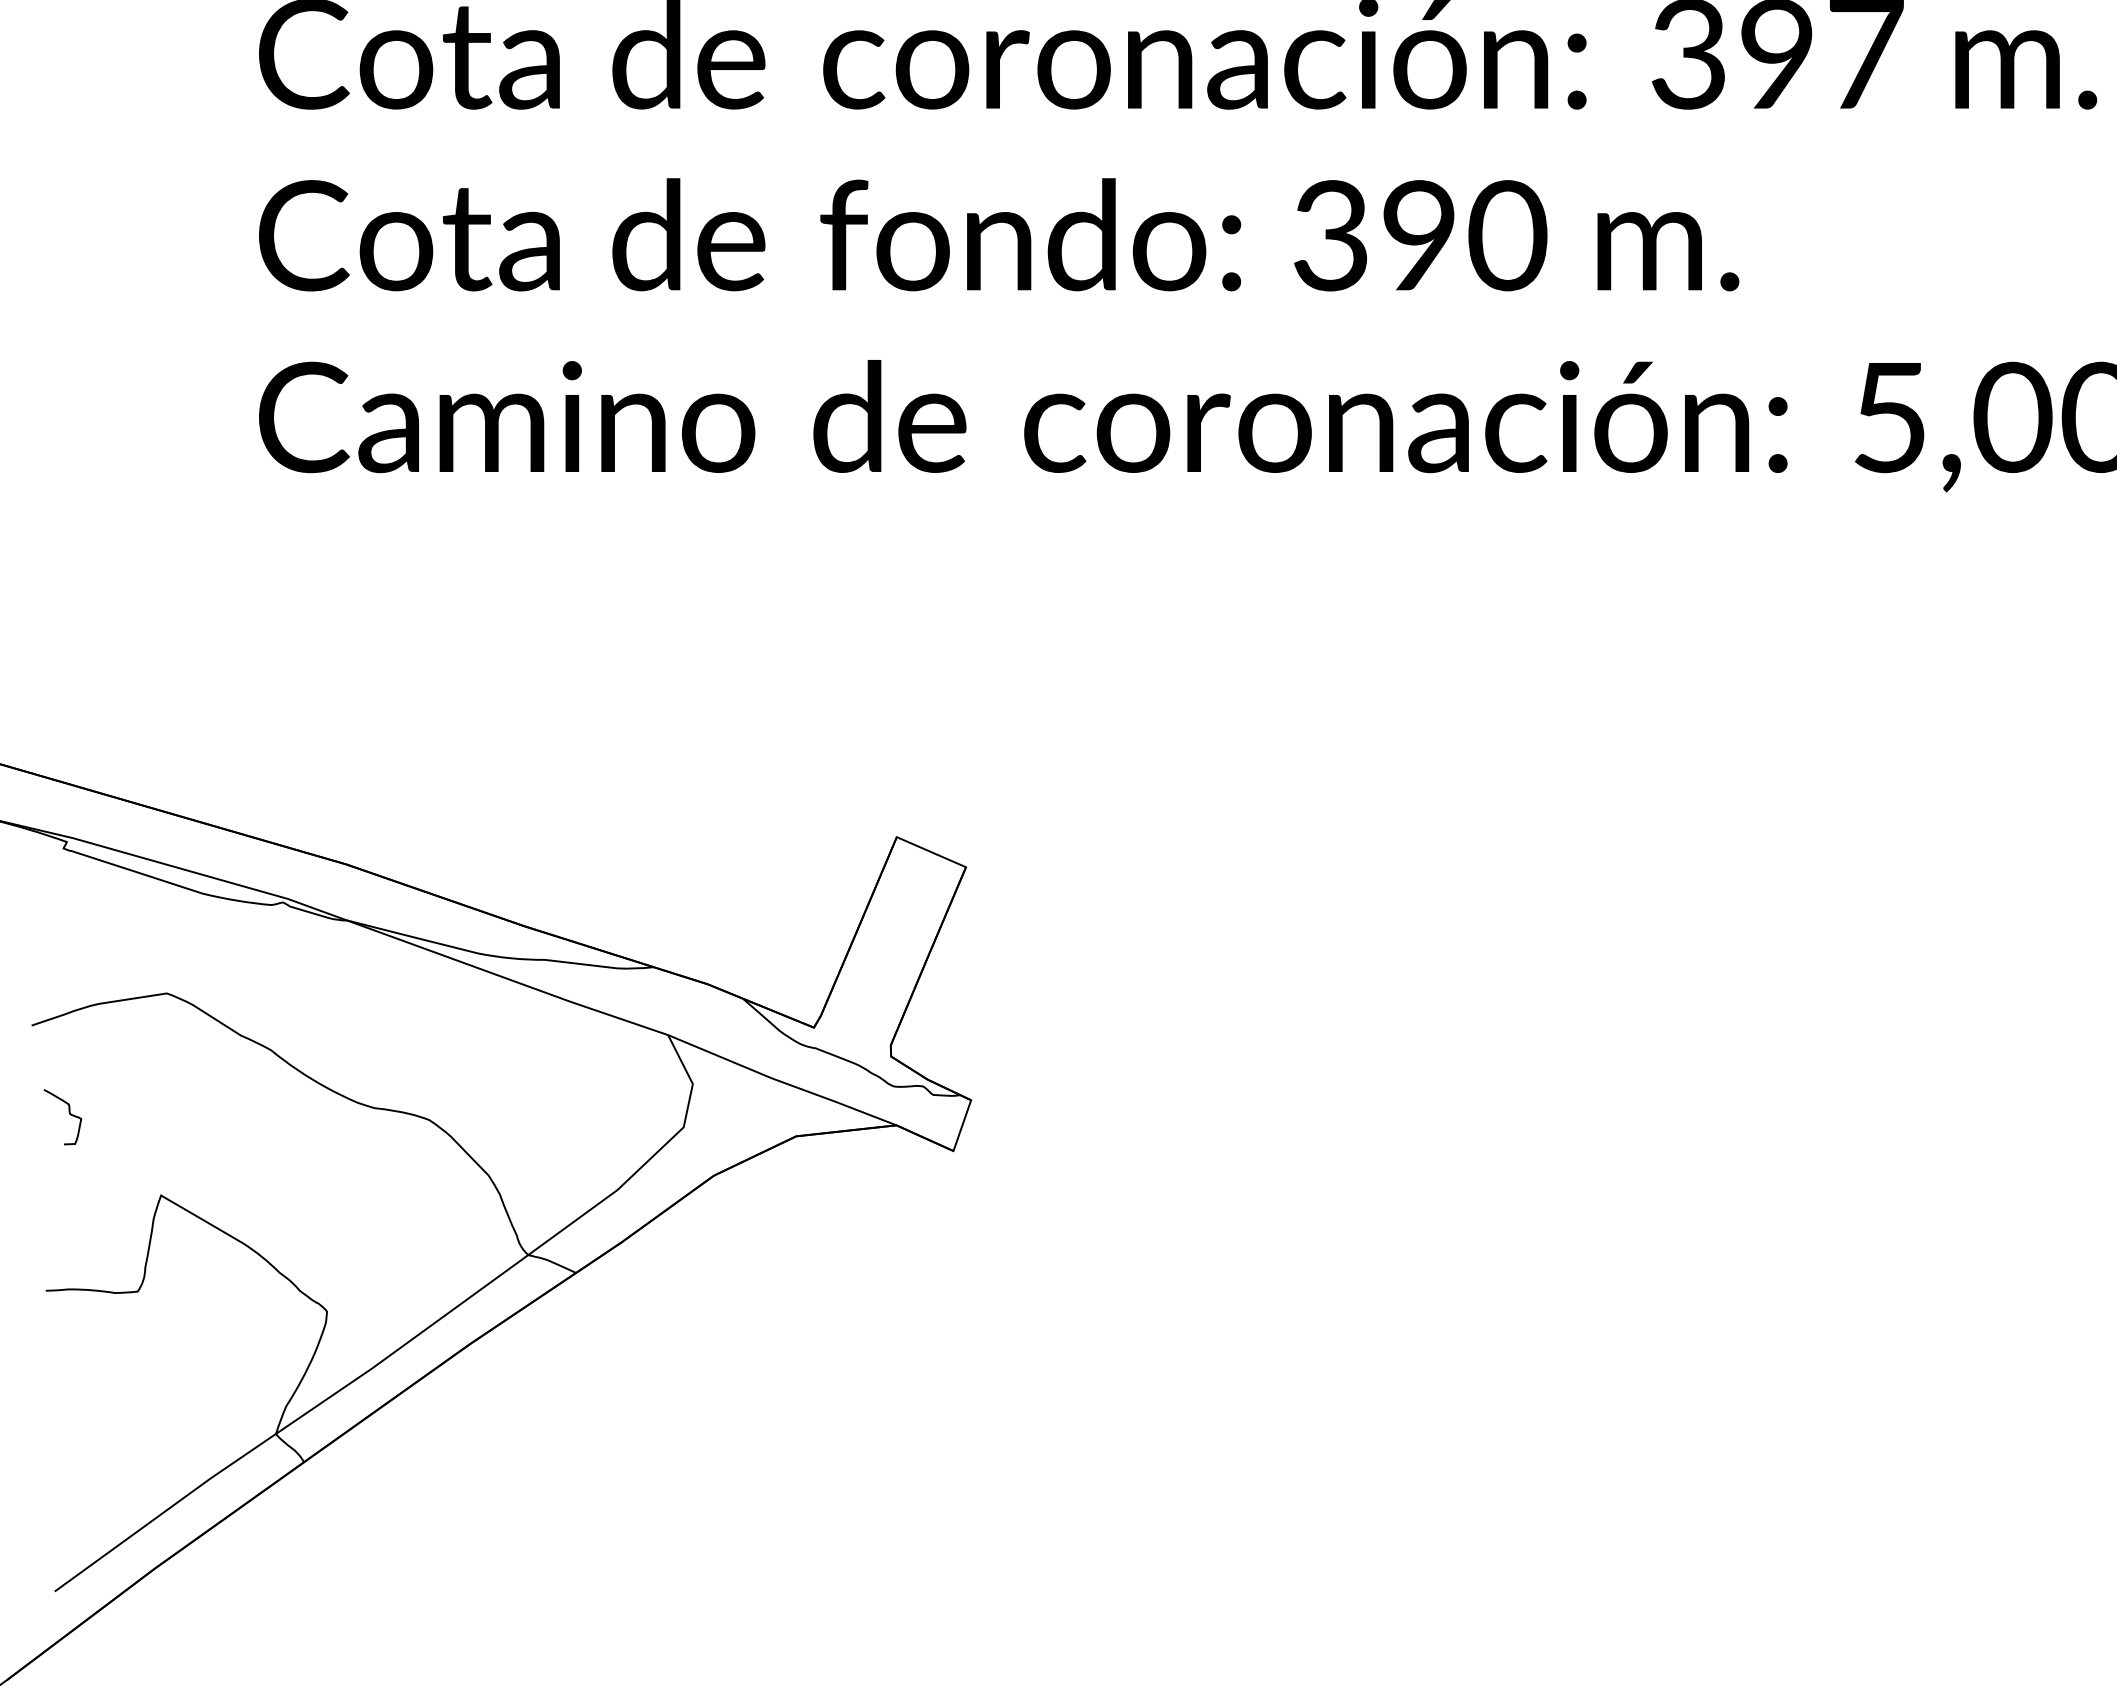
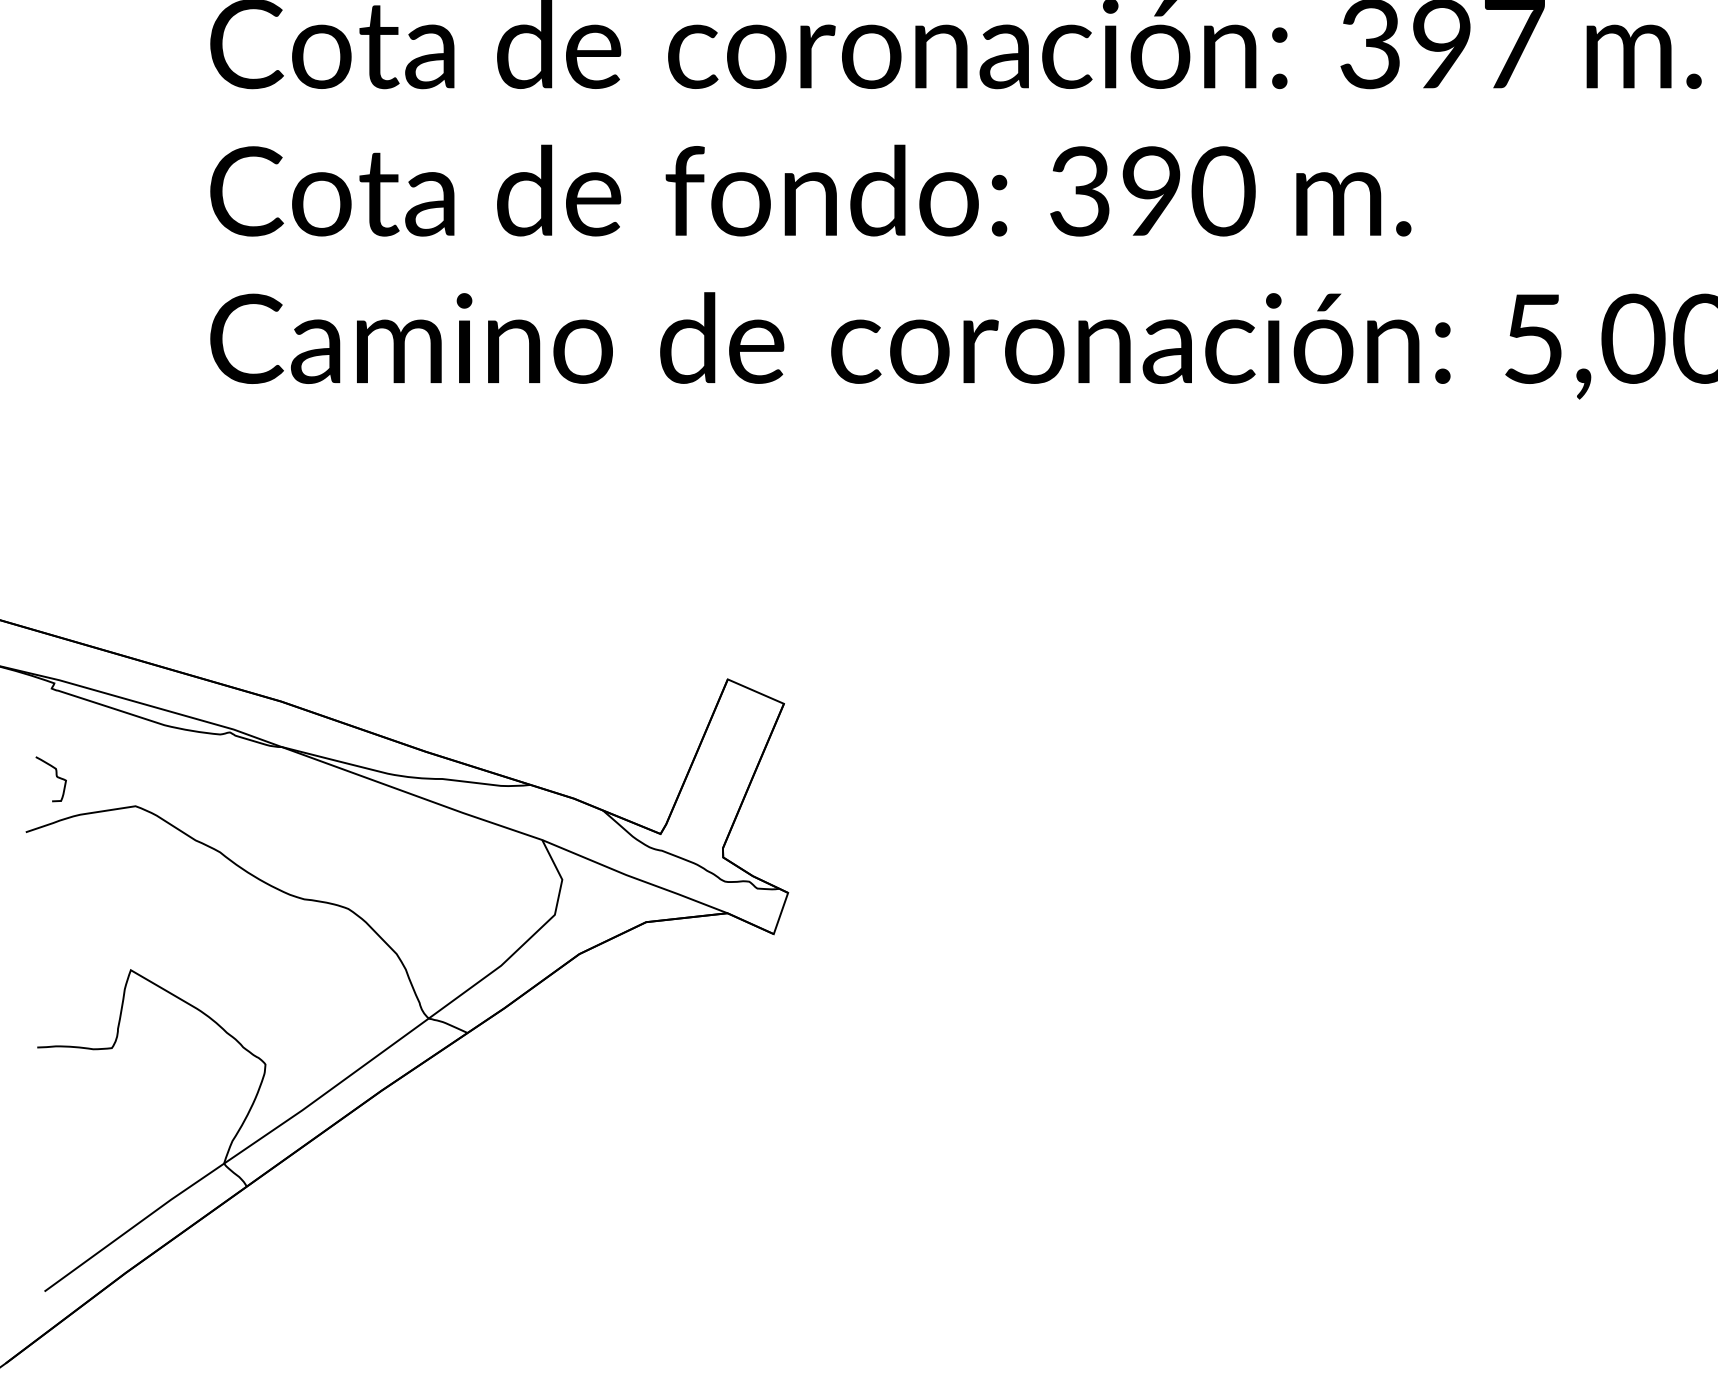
curve: (69, 1114) -> (56, 777), moved

